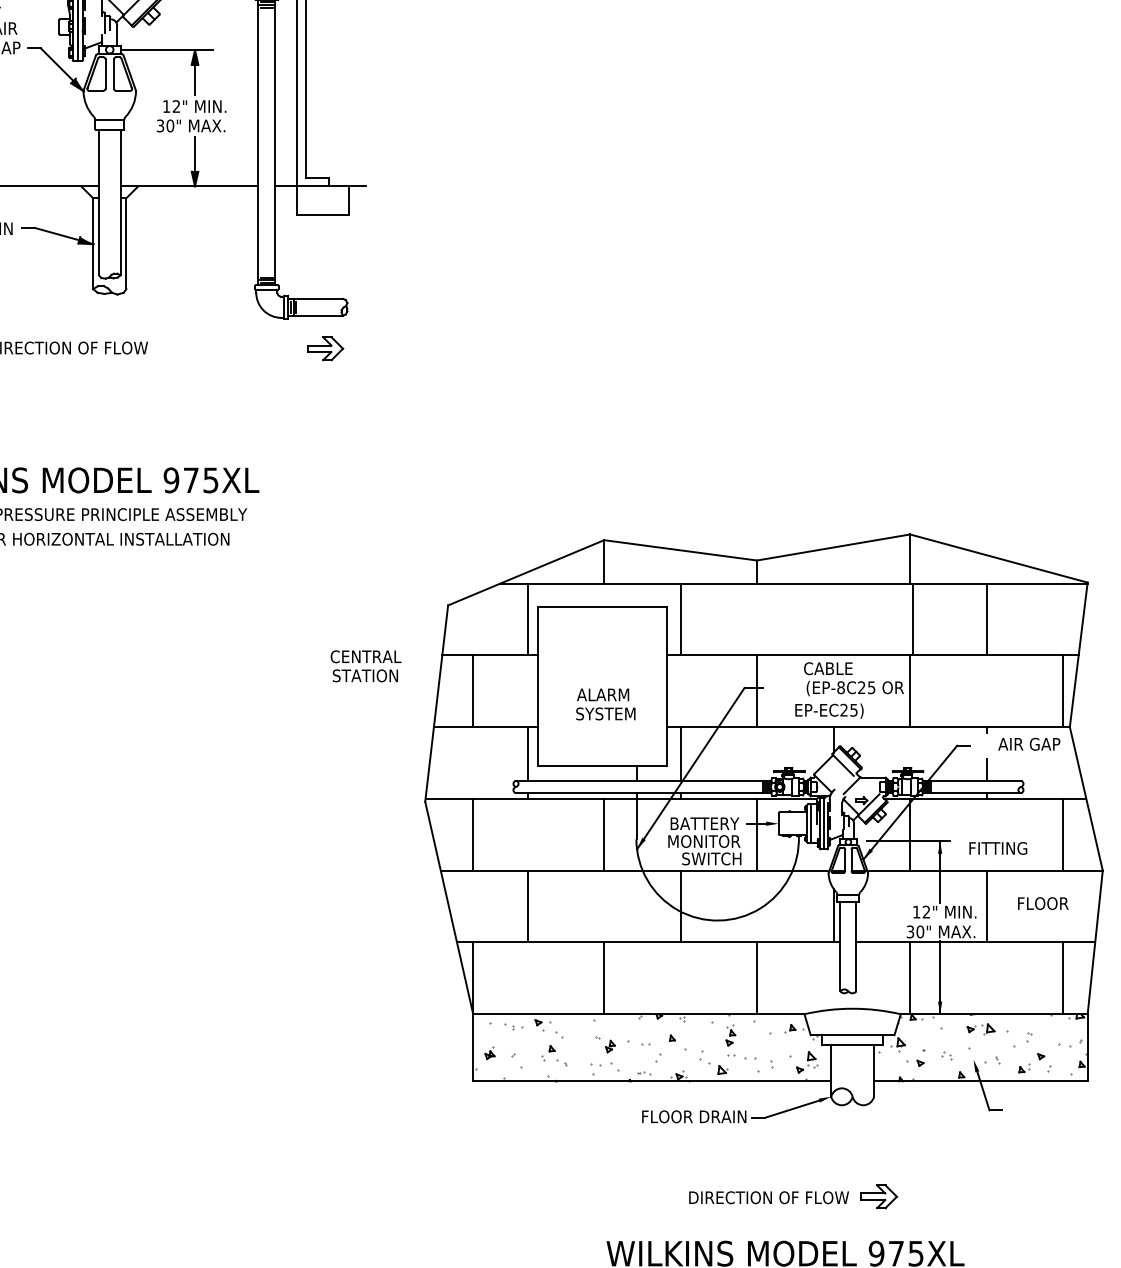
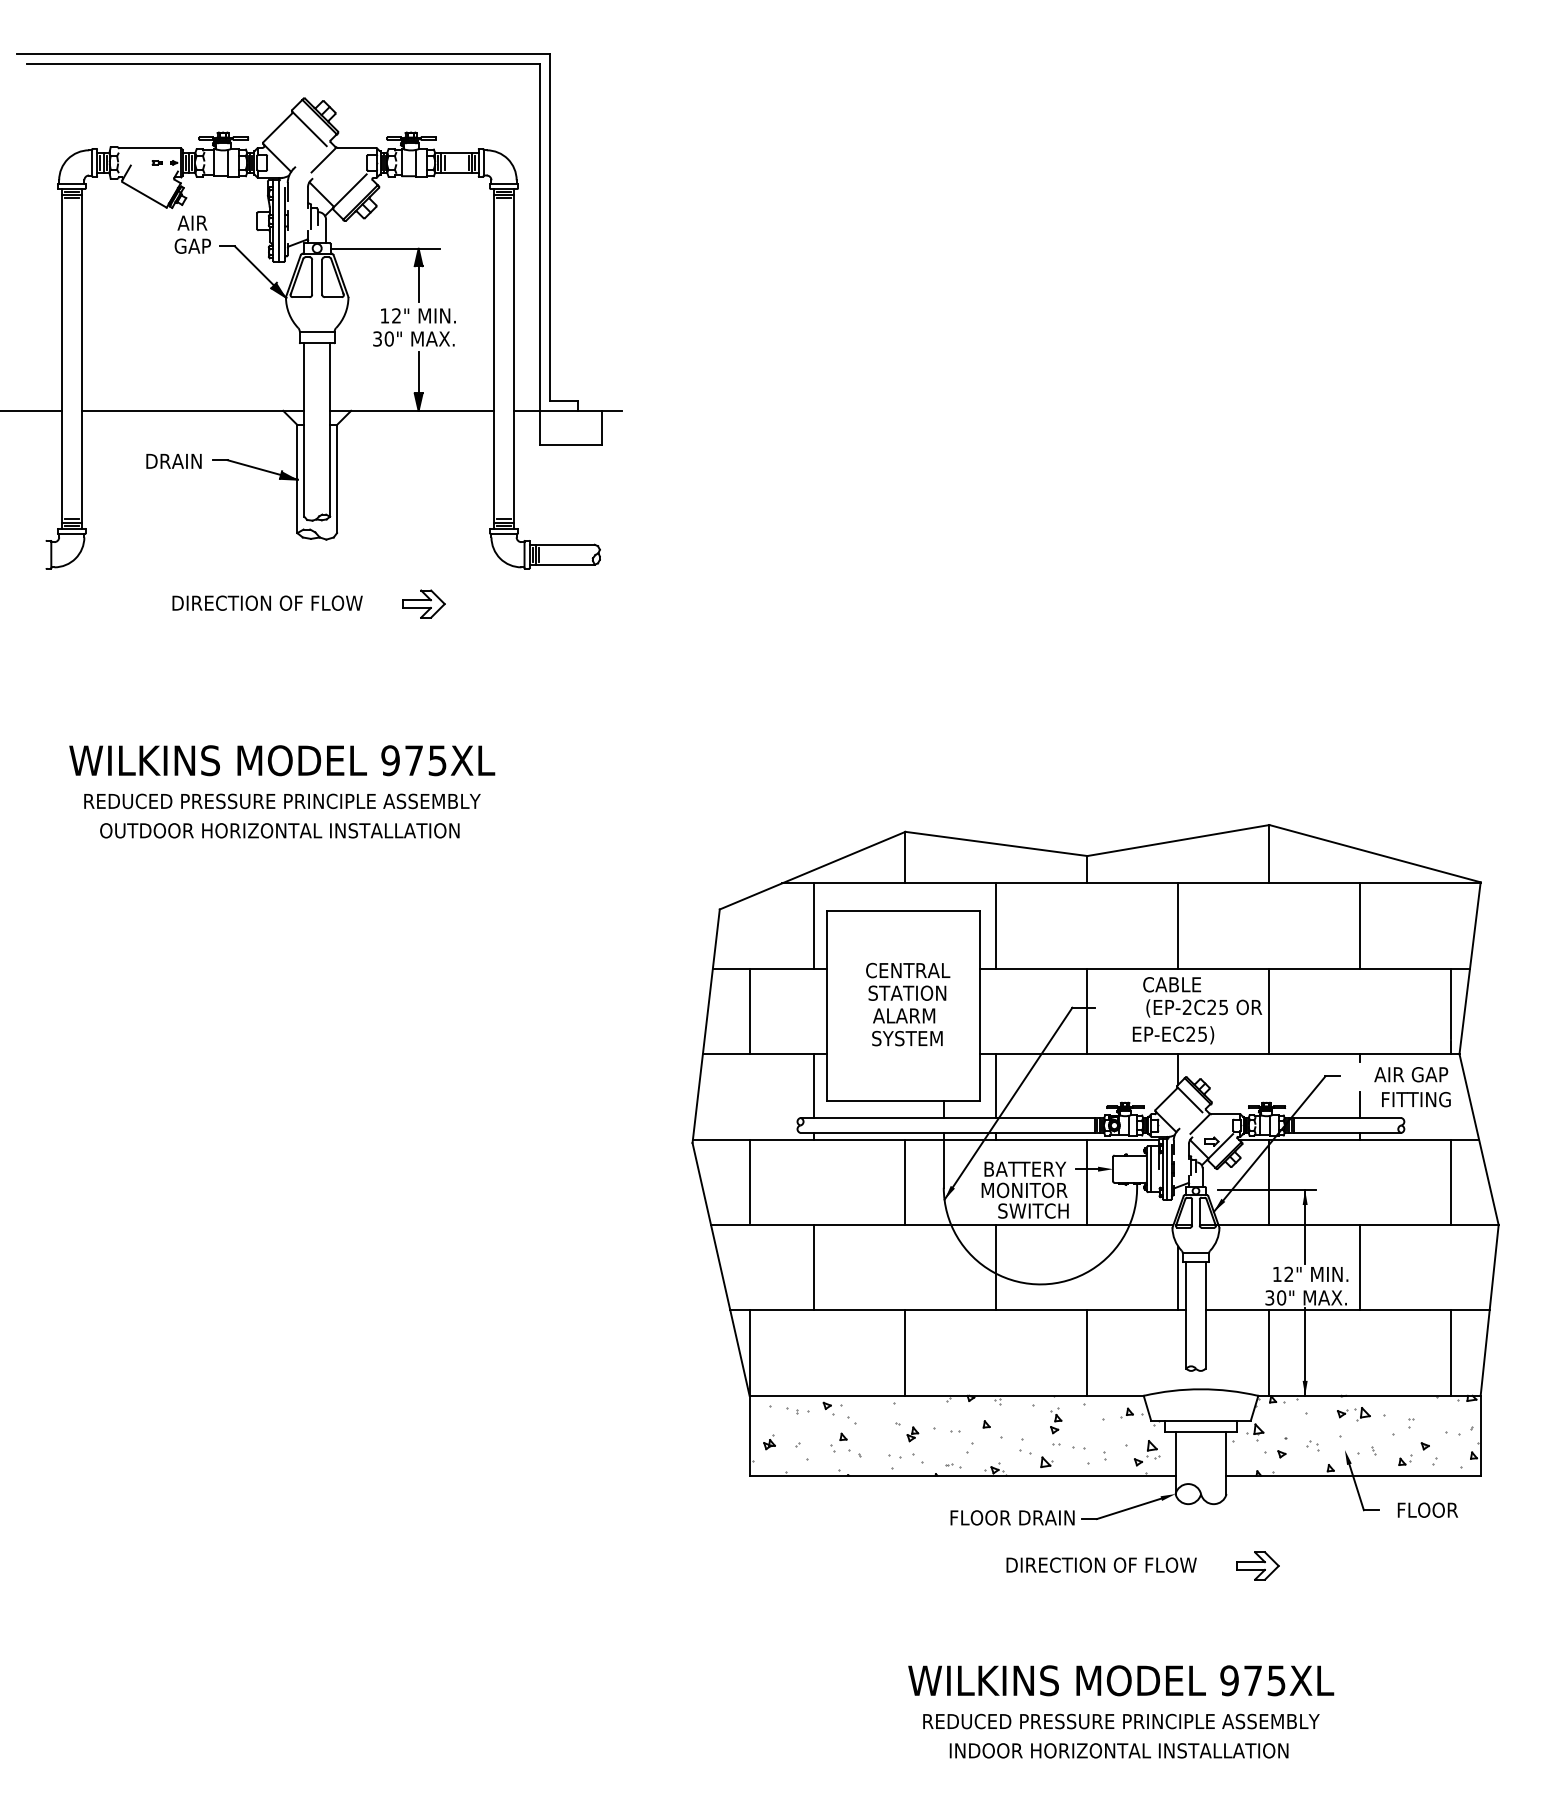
part: (325, 348) -> (423, 603), moved
line: (912, 618) -> (1178, 925), moved
text: (366, 665) -> (908, 981), moved
text: (840, 687) -> (1186, 1007), (EP-8C25 -> (EP-2C25
text: (998, 848) -> (1416, 1099), moved
text: (1042, 902) -> (1427, 1509), moved
part: (879, 1196) -> (1257, 1565), moved
text: (768, 1197) -> (1101, 1564), moved

